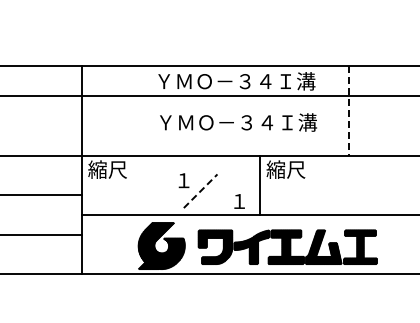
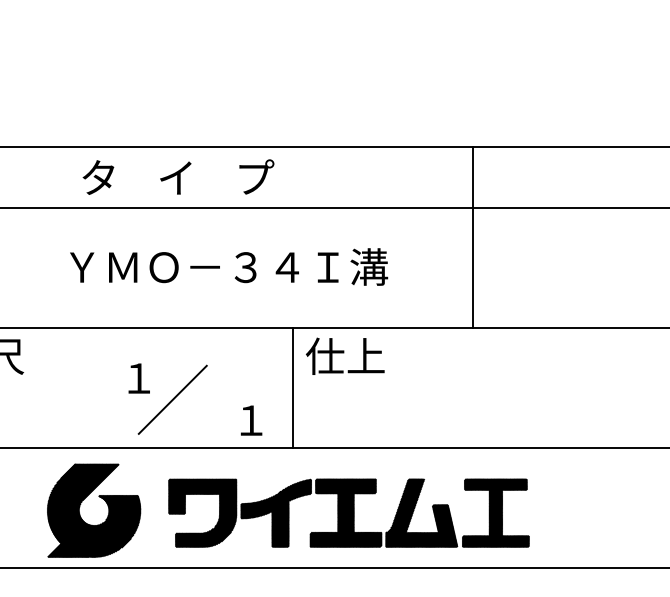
text: (235, 81) -> (243, 178), ＹＭＯ－３４Ｉ溝 -> タ    イ    プ
line: (349, 110) -> (473, 236), dashed -> solid
text: (238, 122) -> (229, 266), moved
text: (285, 169) -> (344, 355), 縮尺 -> 仕上
line: (200, 191) -> (172, 400), dashed -> solid

